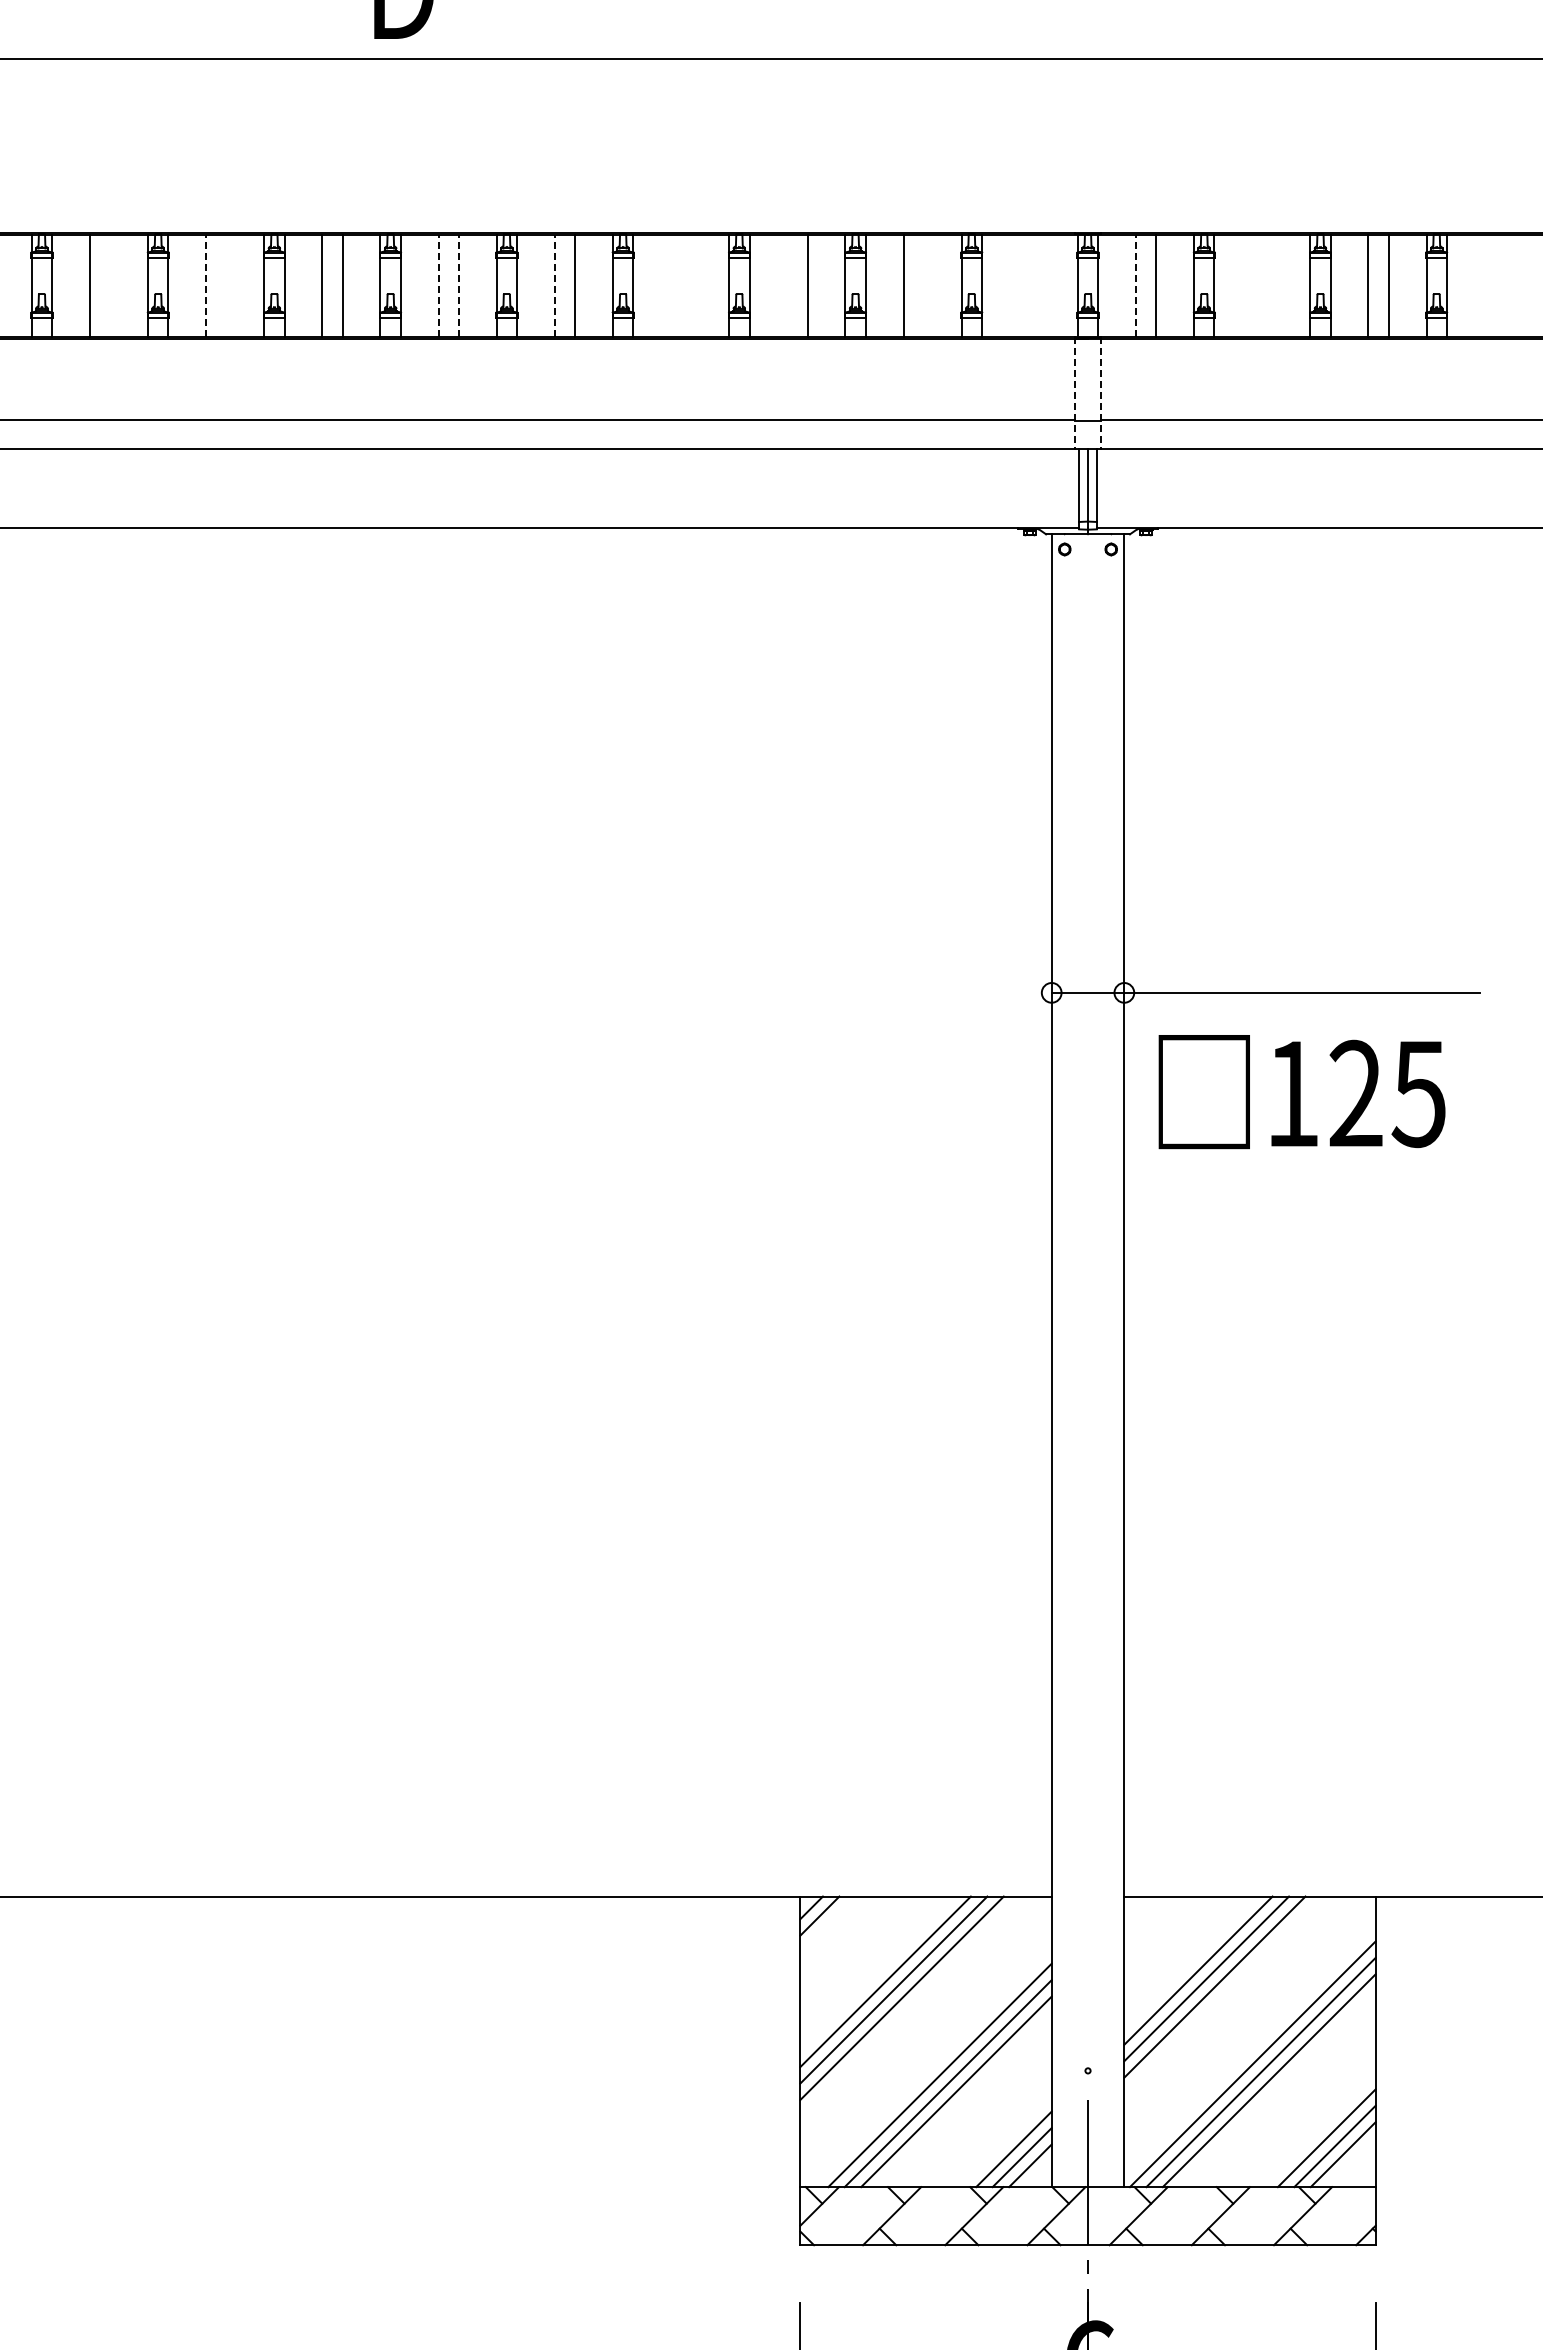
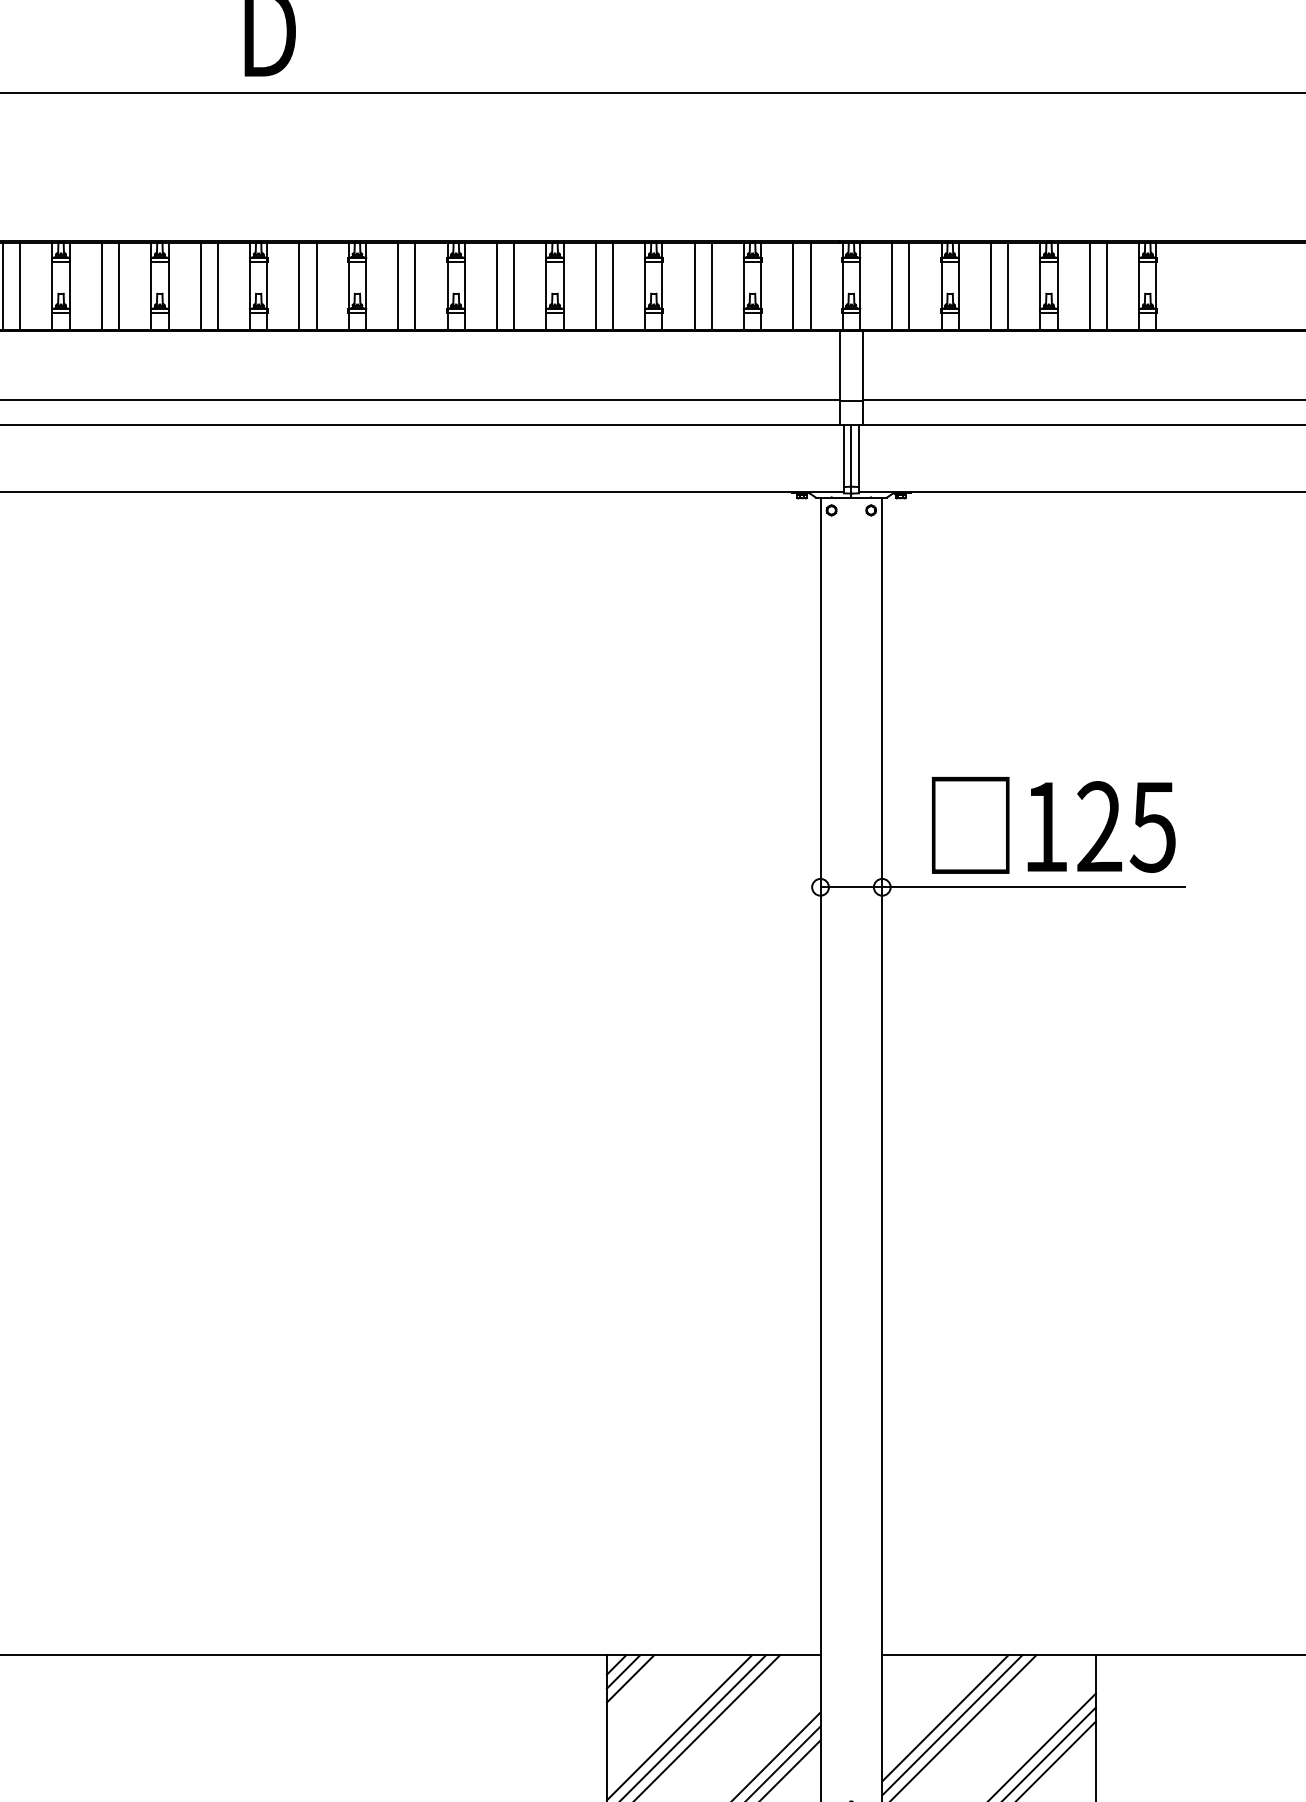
line: (206, 285) -> (102, 286), dashed -> solid
line: (438, 285) -> (299, 286), dashed -> solid
line: (458, 285) -> (316, 286), dashed -> solid
line: (554, 285) -> (397, 286), dashed -> solid
line: (1135, 285) -> (891, 286), dashed -> solid
line: (110, 286) -> (20, 286), added
line: (226, 286) -> (119, 286), added
line: (671, 286) -> (497, 286), added
line: (691, 286) -> (514, 286), added
line: (787, 286) -> (595, 286), added
line: (923, 286) -> (711, 286), added
line: (1019, 286) -> (793, 286), added
line: (1040, 286) -> (811, 286), added
line: (1252, 286) -> (991, 286), added
line: (1272, 286) -> (1008, 286), added
line: (1074, 393) -> (839, 377), dashed -> solid
line: (1101, 393) -> (862, 377), dashed -> solid
text: (1301, 1092) -> (1053, 825), moved
line: (827, 1924) -> (629, 1679), added

